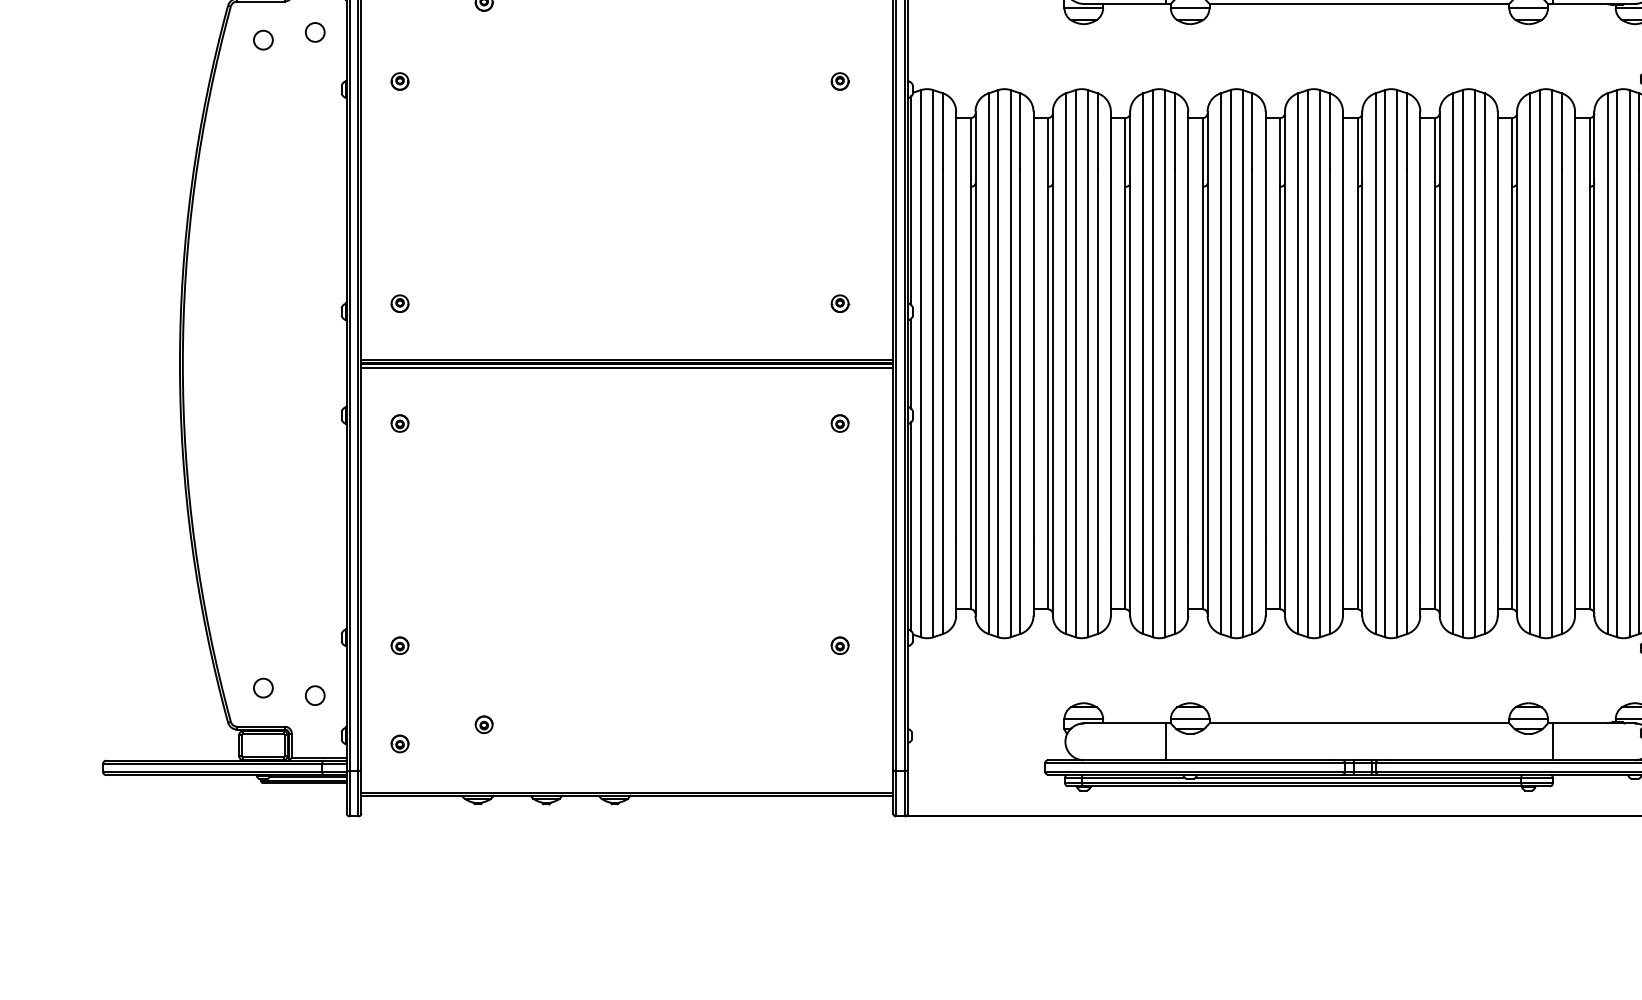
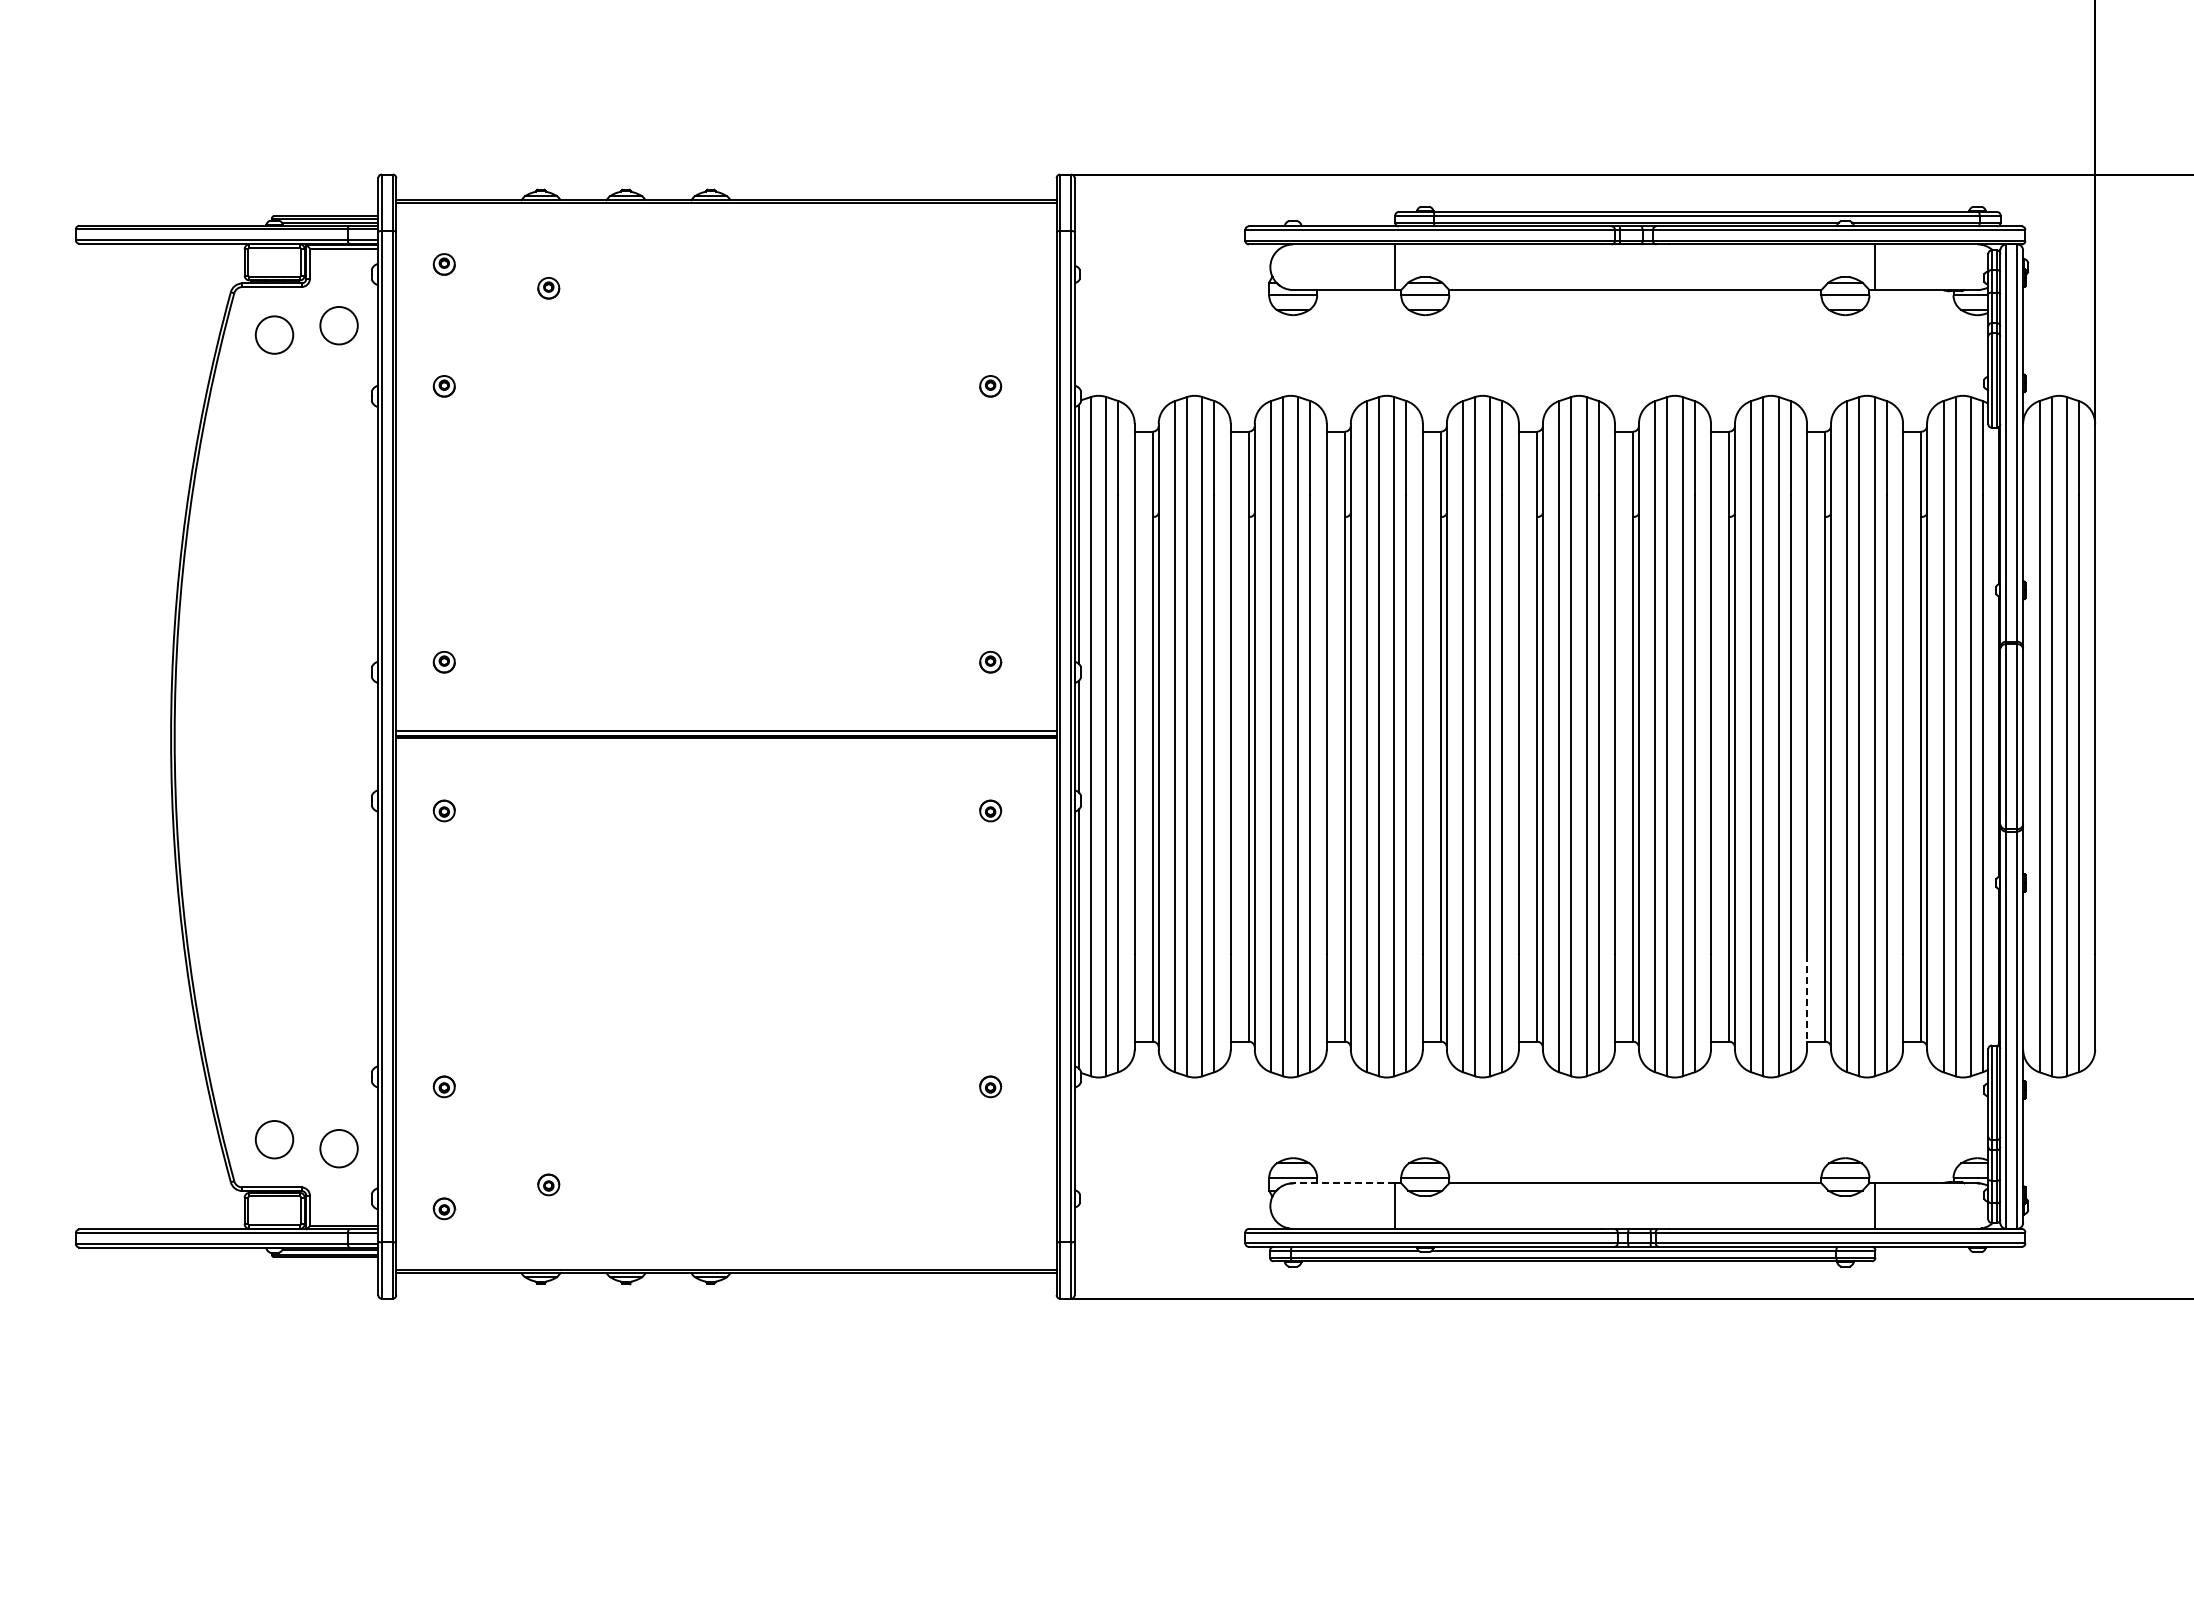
circle: (314, 31) -> (338, 324), size x1.6
circle: (263, 39) -> (274, 334), size x1.6
line: (627, 367) -> (726, 741), removed
line: (1498, 577) -> (1807, 1001), solid -> dashed
circle: (263, 687) -> (274, 1138), size x1.6
circle: (314, 695) -> (338, 1148), size x1.6
line: (1124, 723) -> (1343, 1183), solid -> dashed

